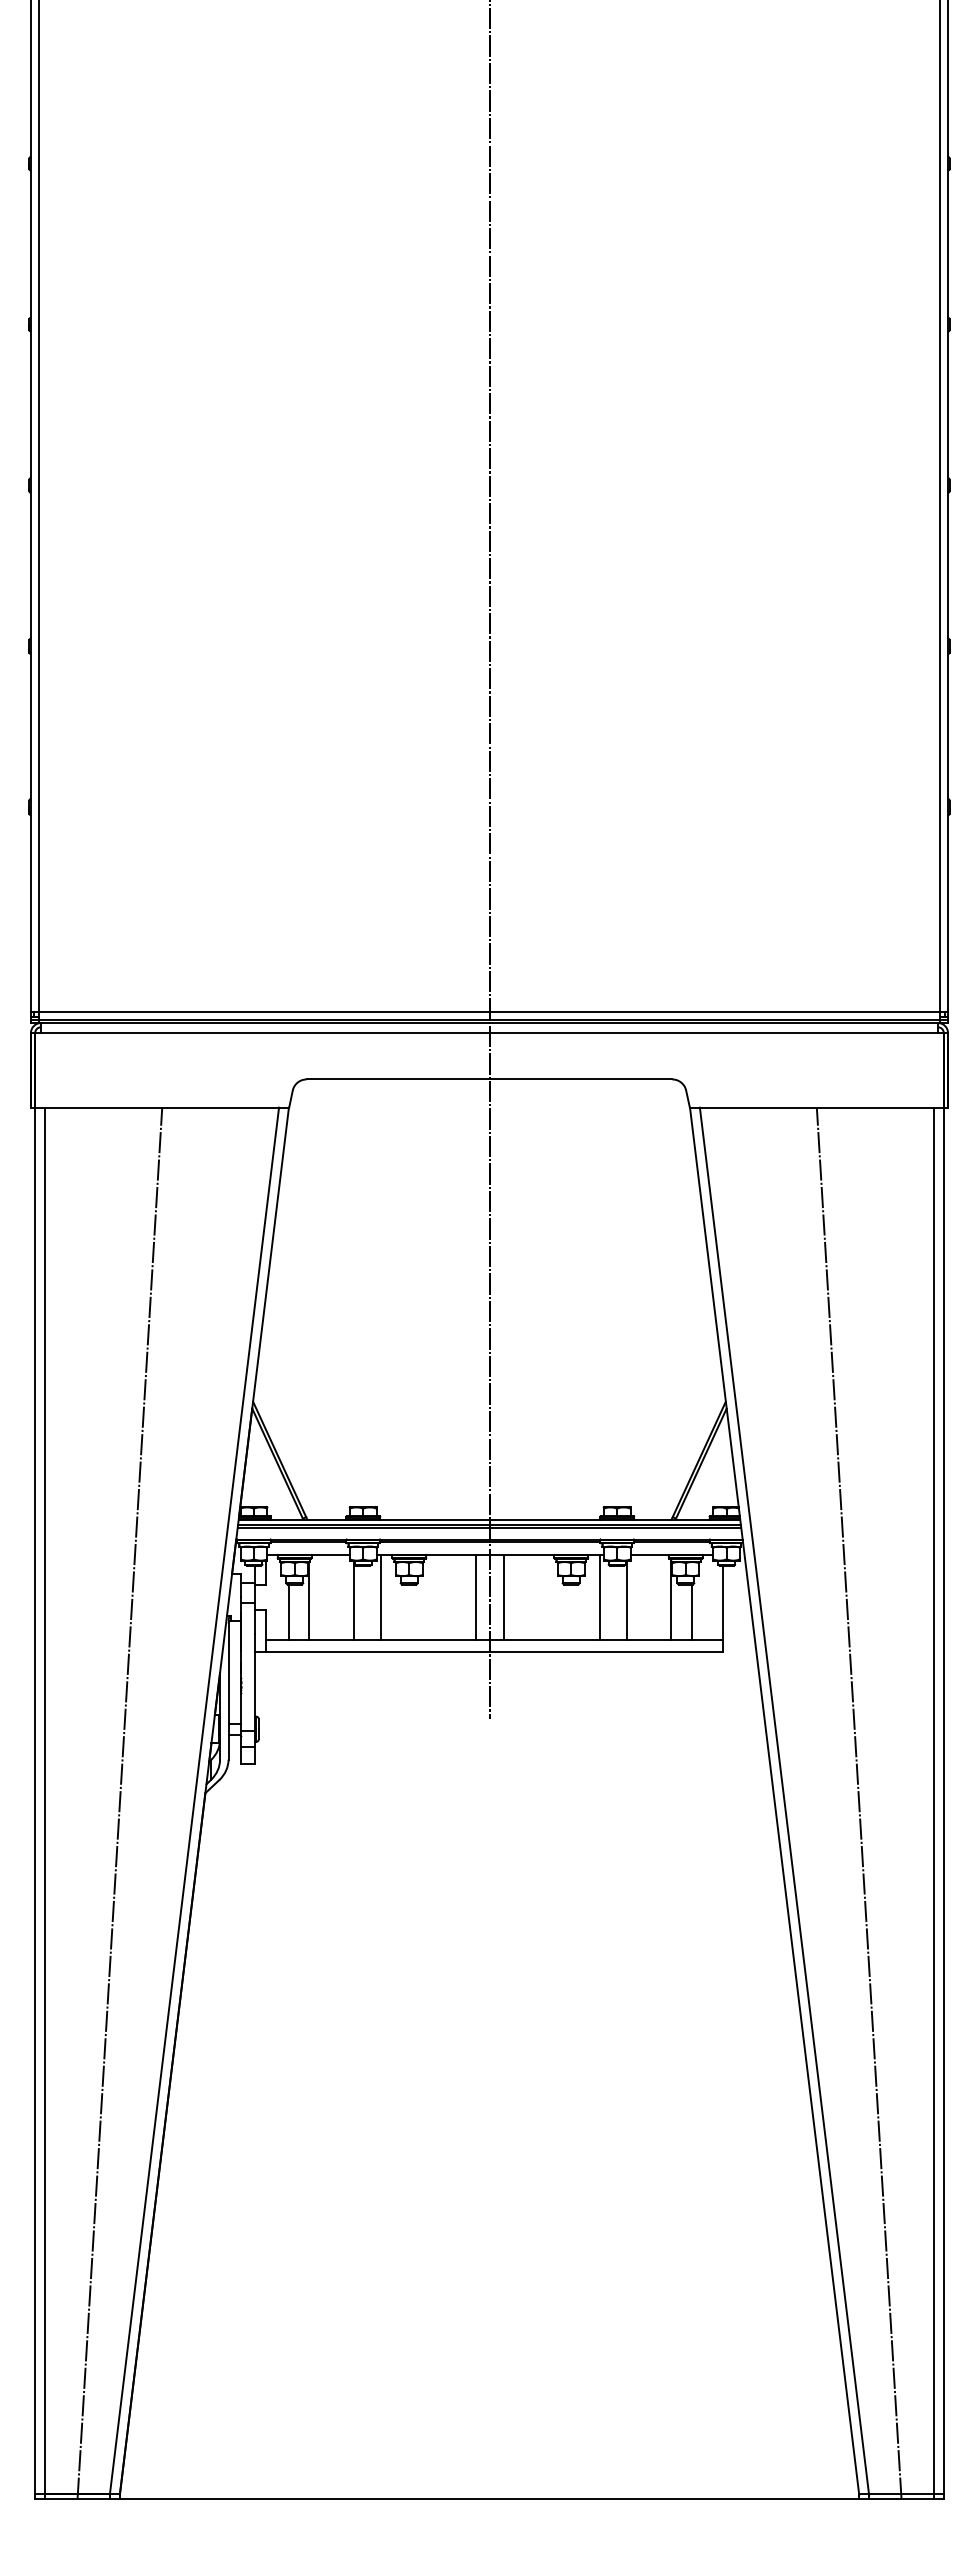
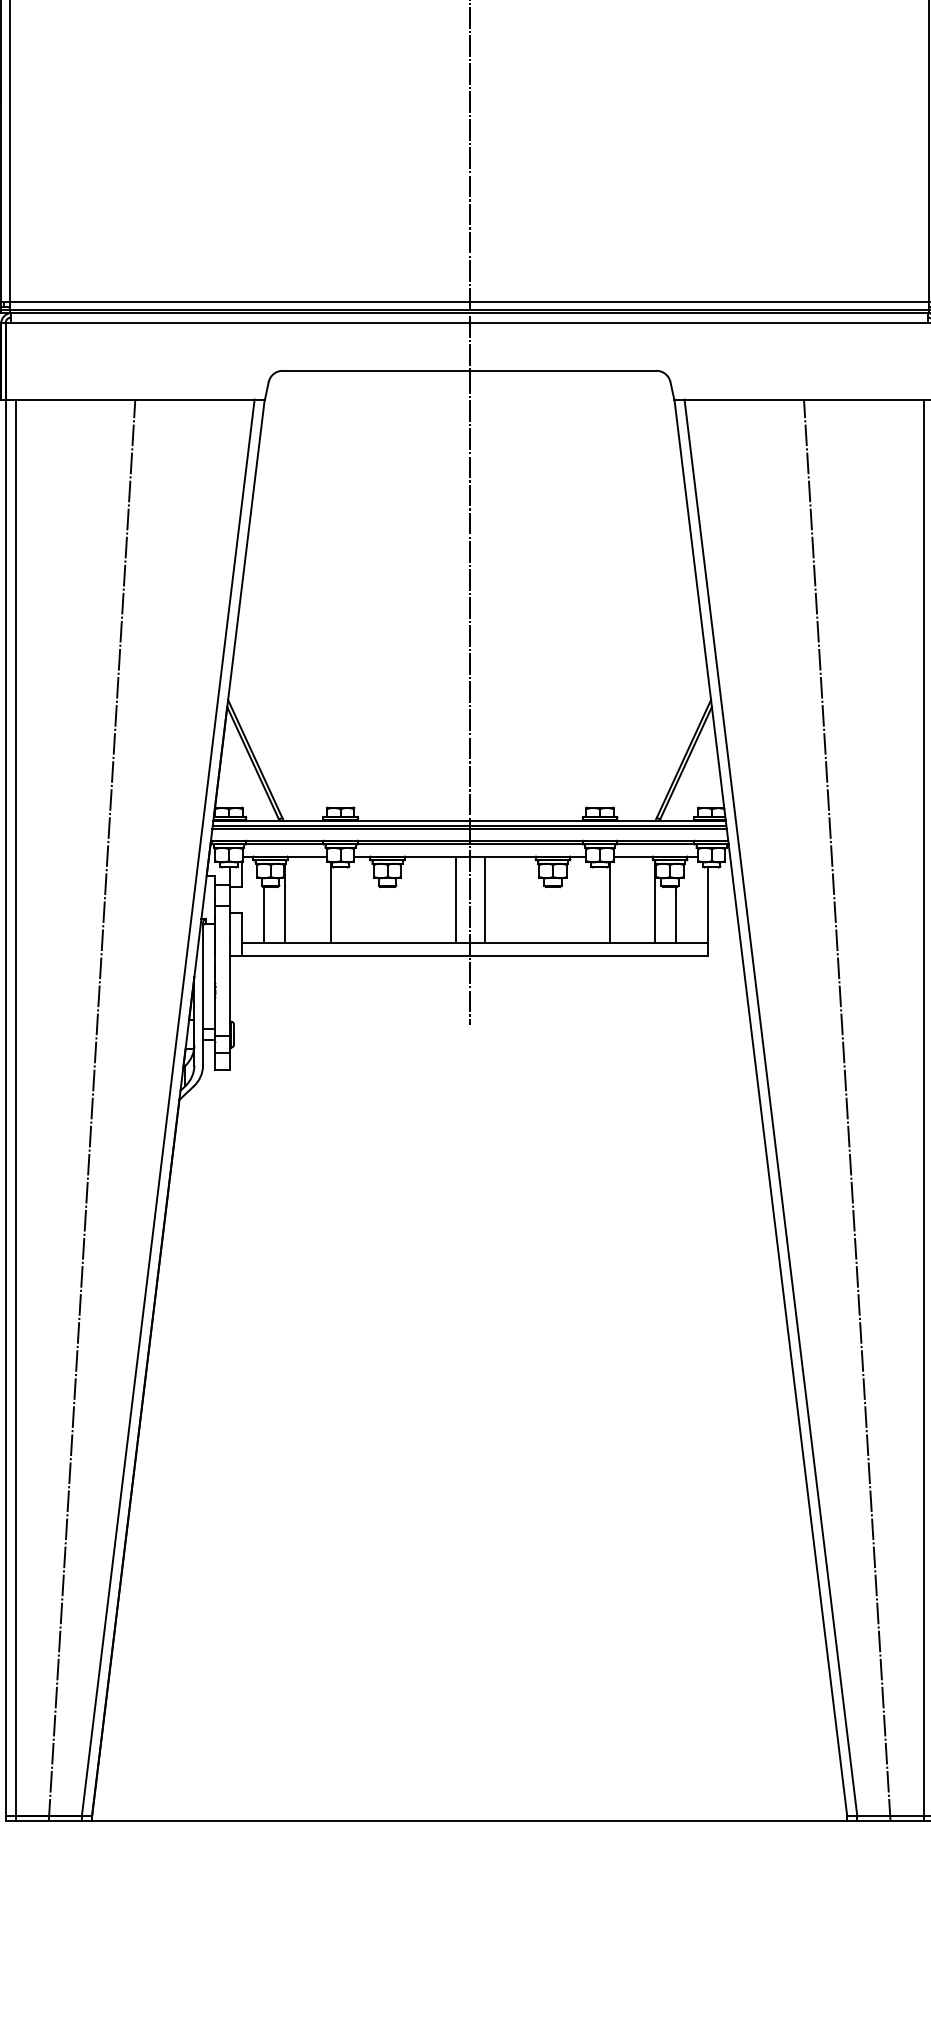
line: (380, 1597) -> (358, 900), removed
line: (599, 1597) -> (581, 900), removed

